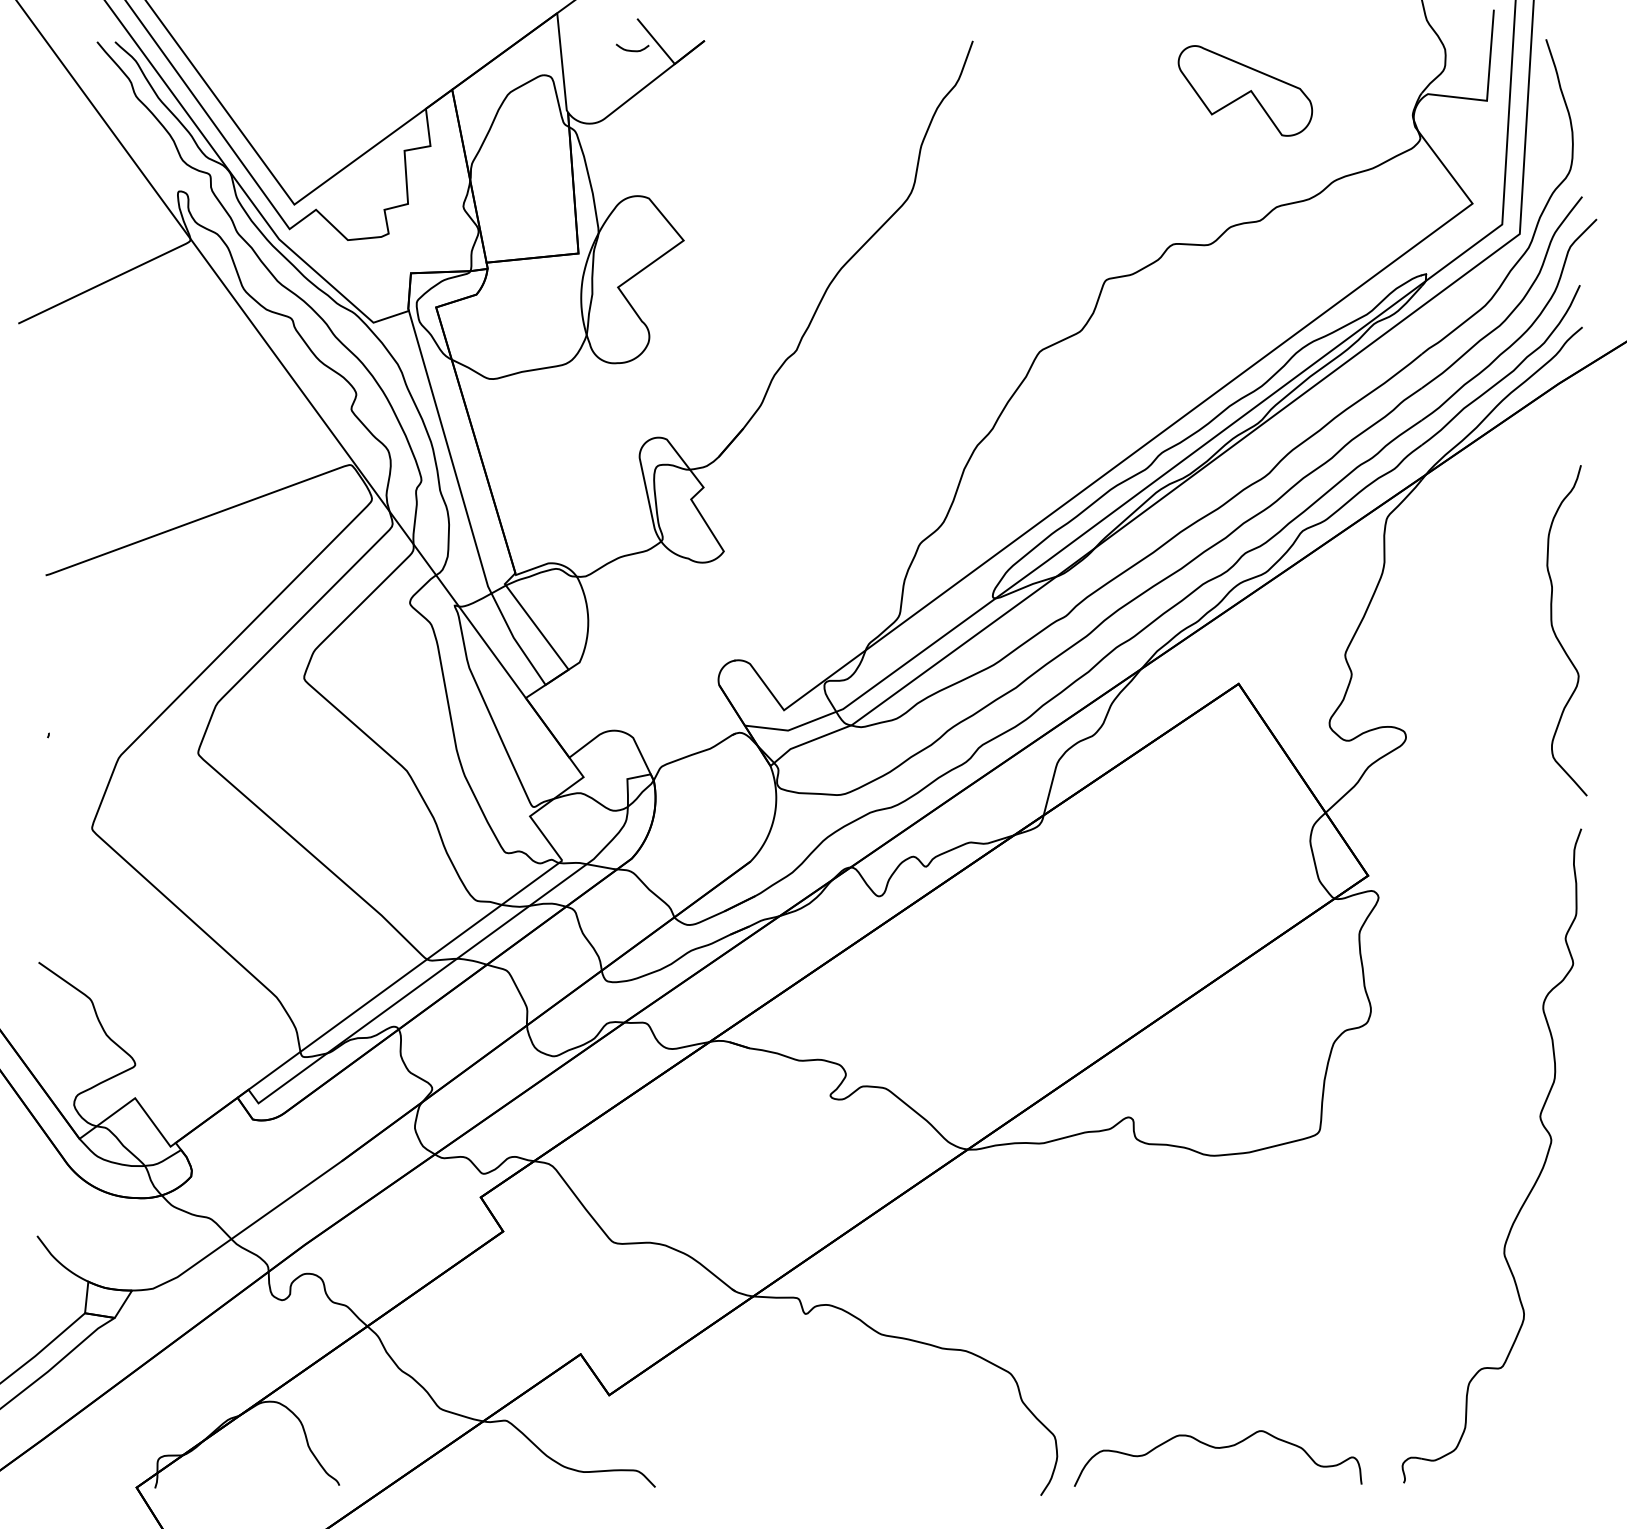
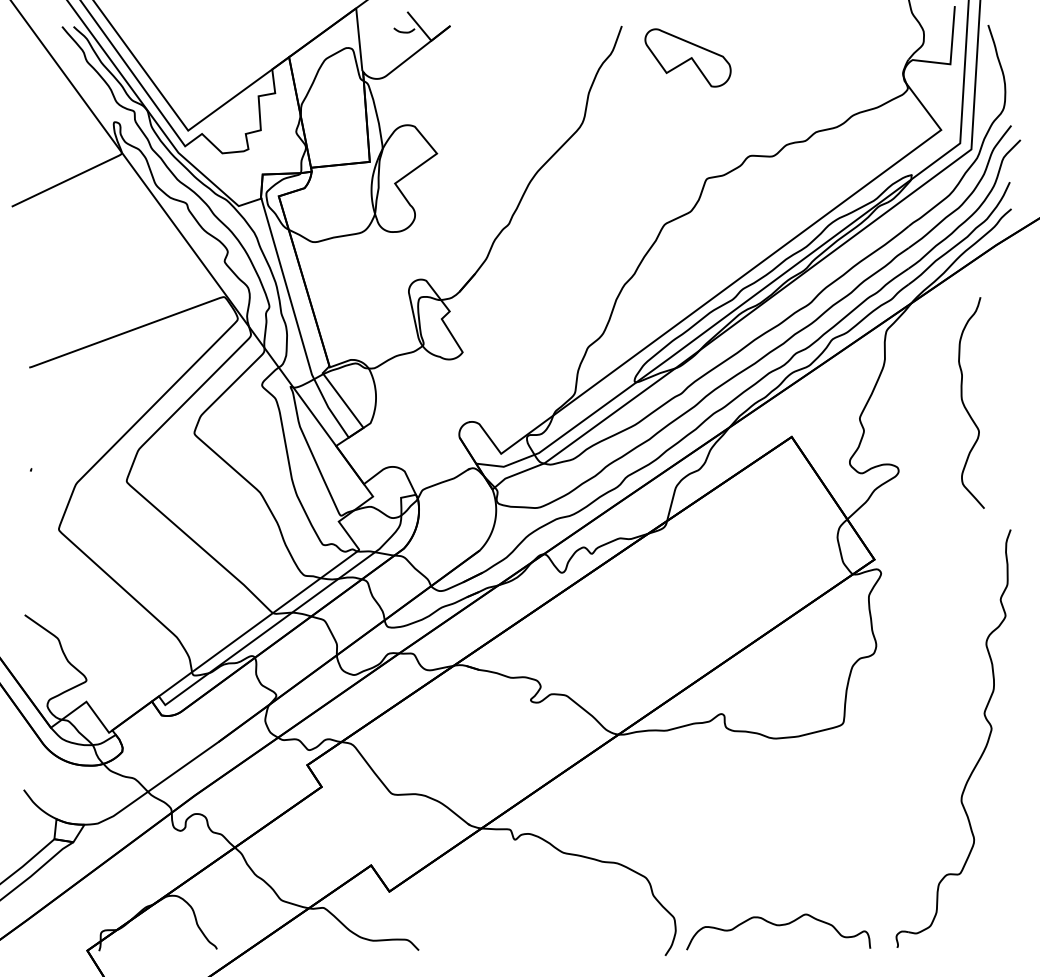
part: (1244, 90) -> (687, 57), moved
curve: (1557, 634) -> (965, 405), moved

